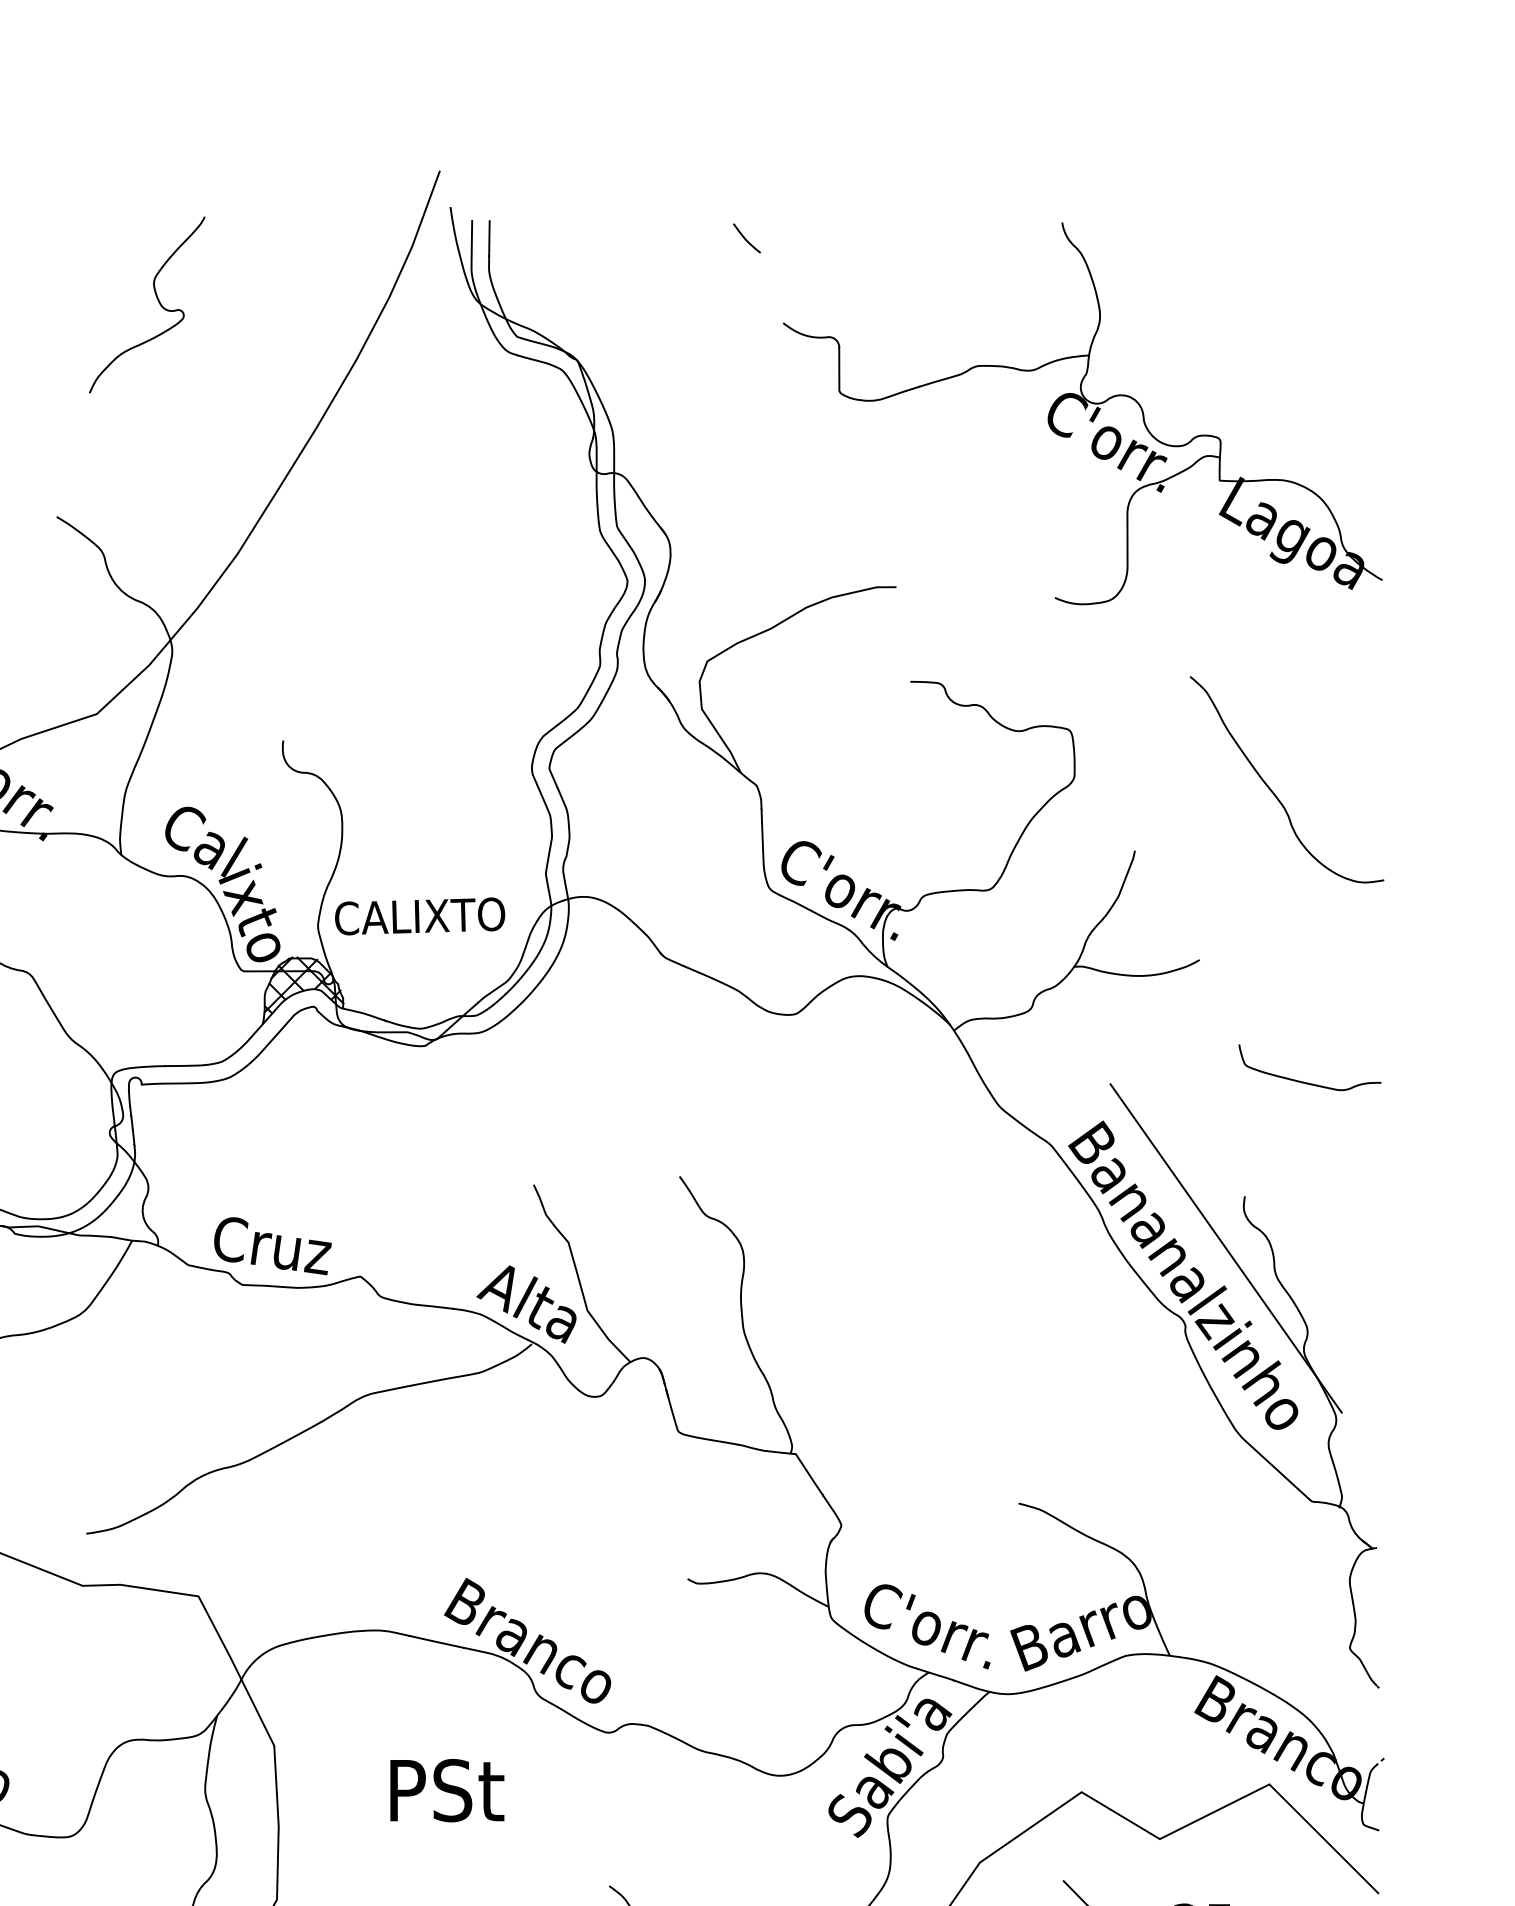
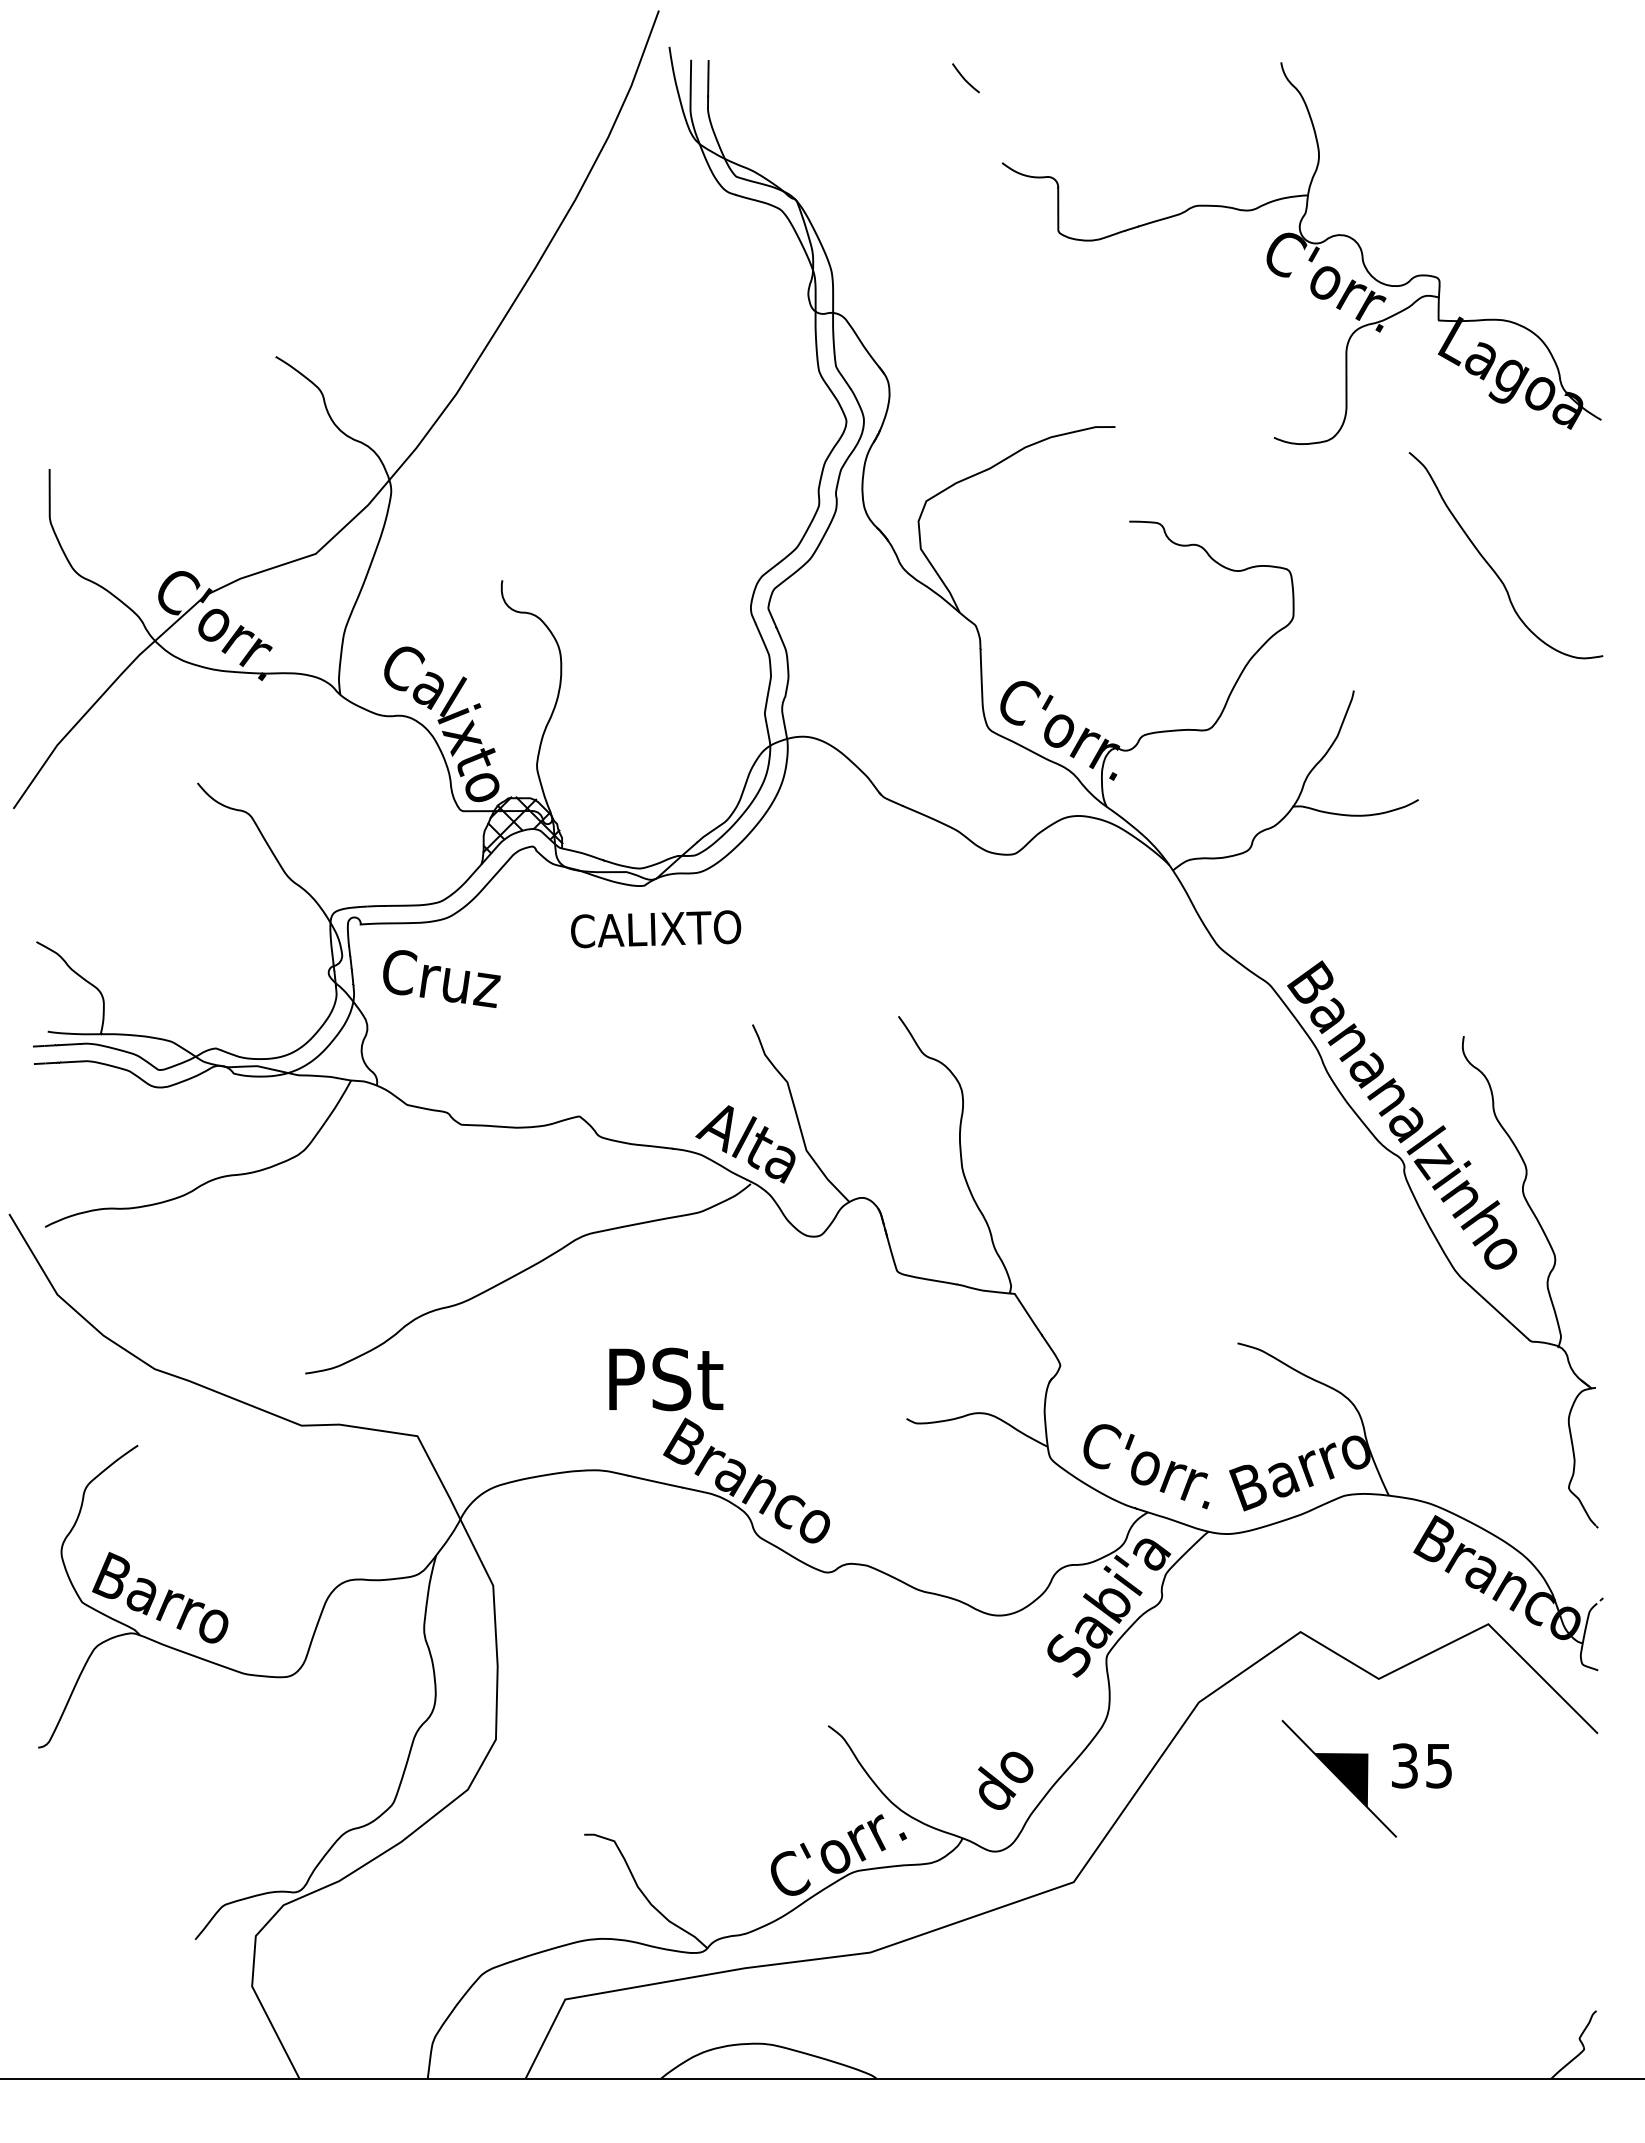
curve: (157, 300) -> (376, 140), removed
curve: (1273, 791) -> (1492, 567), moved
text: (420, 916) -> (656, 929), moved
curve: (1304, 1081) -> (1523, 921), removed
text: (272, 1245) -> (441, 978), moved
line: (1225, 1248) -> (1444, 1088), removed
text: (447, 1790) -> (666, 1379), moved

